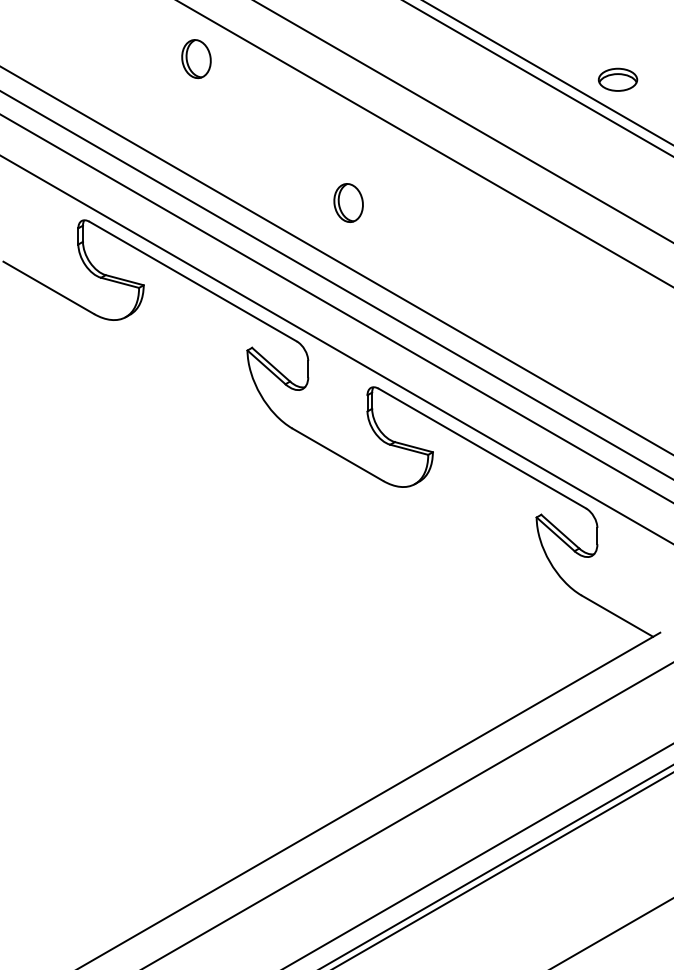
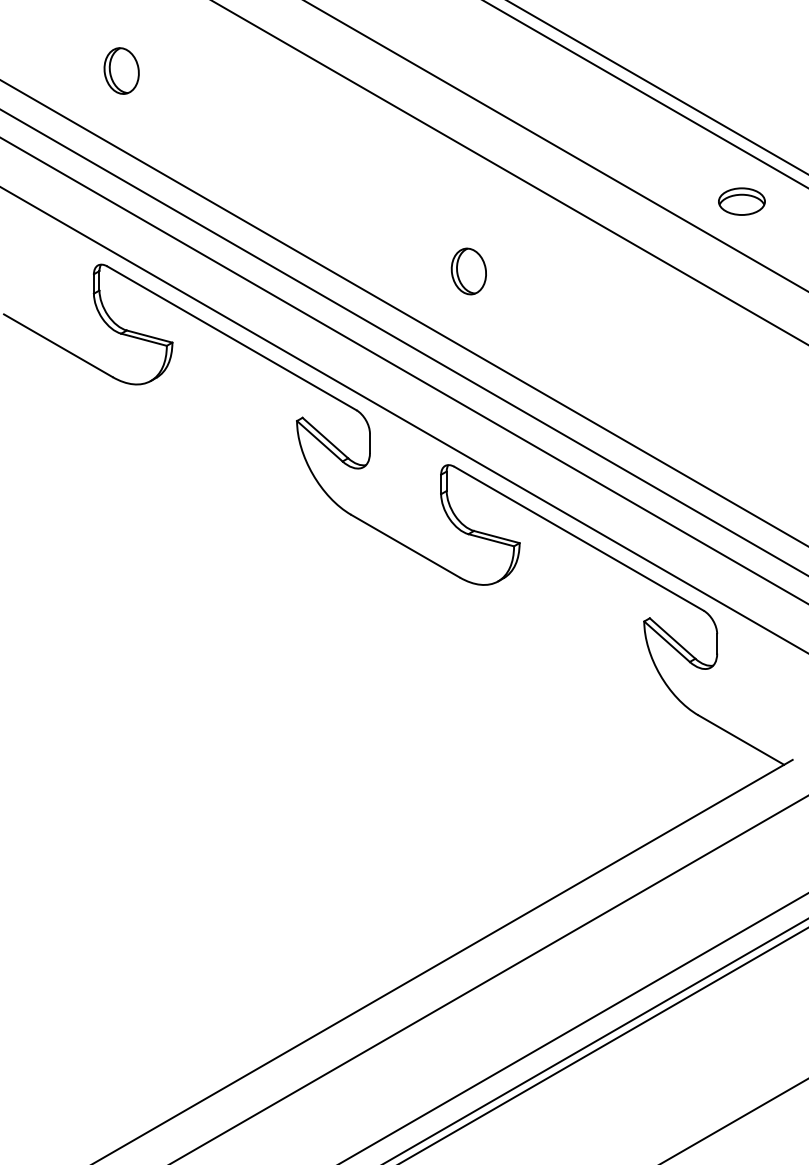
part: (196, 59) -> (121, 71), moved
part: (617, 79) -> (741, 201), moved
part: (348, 202) -> (468, 270), moved

